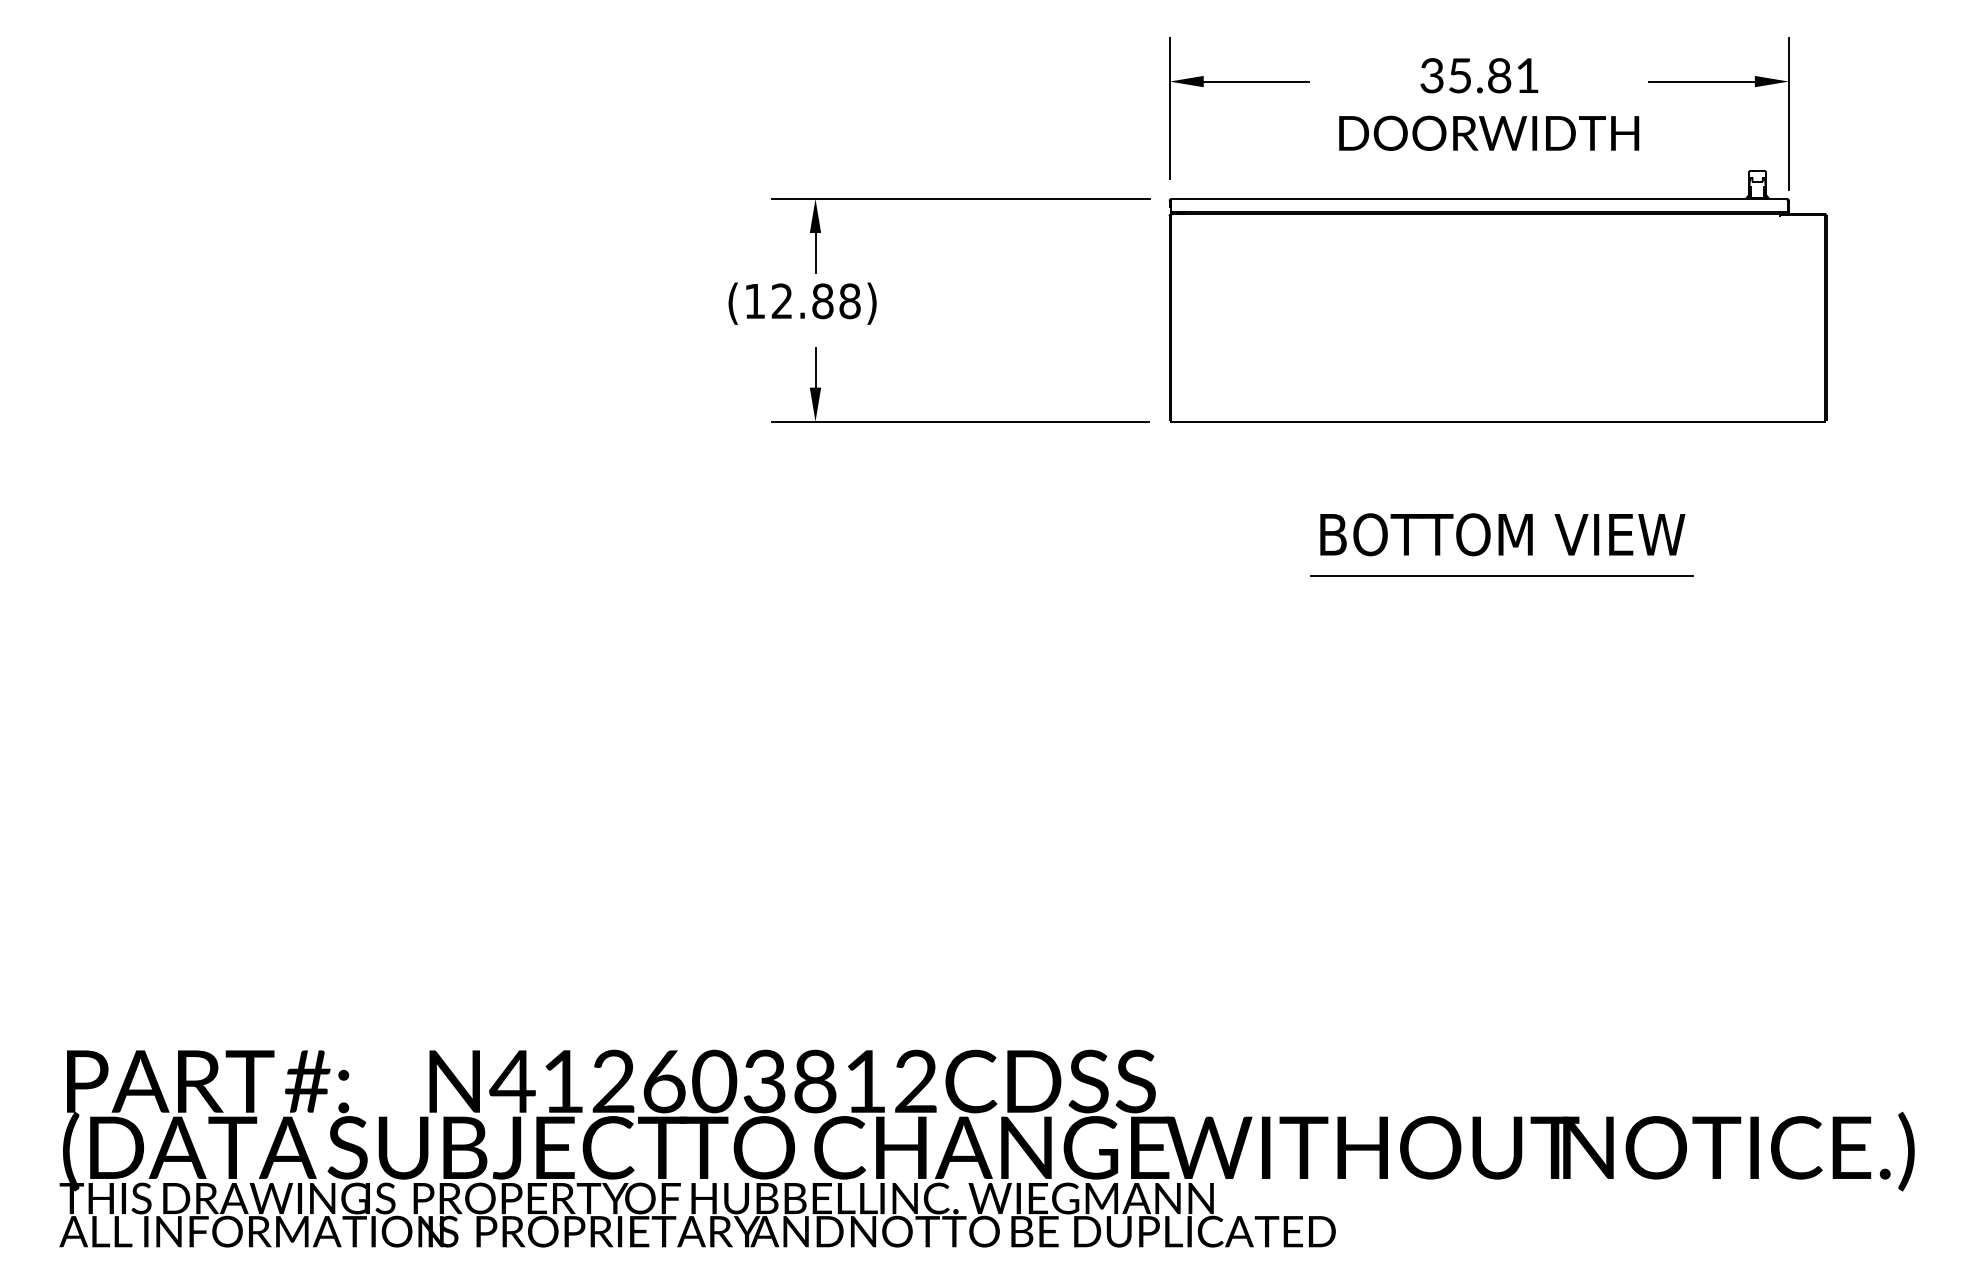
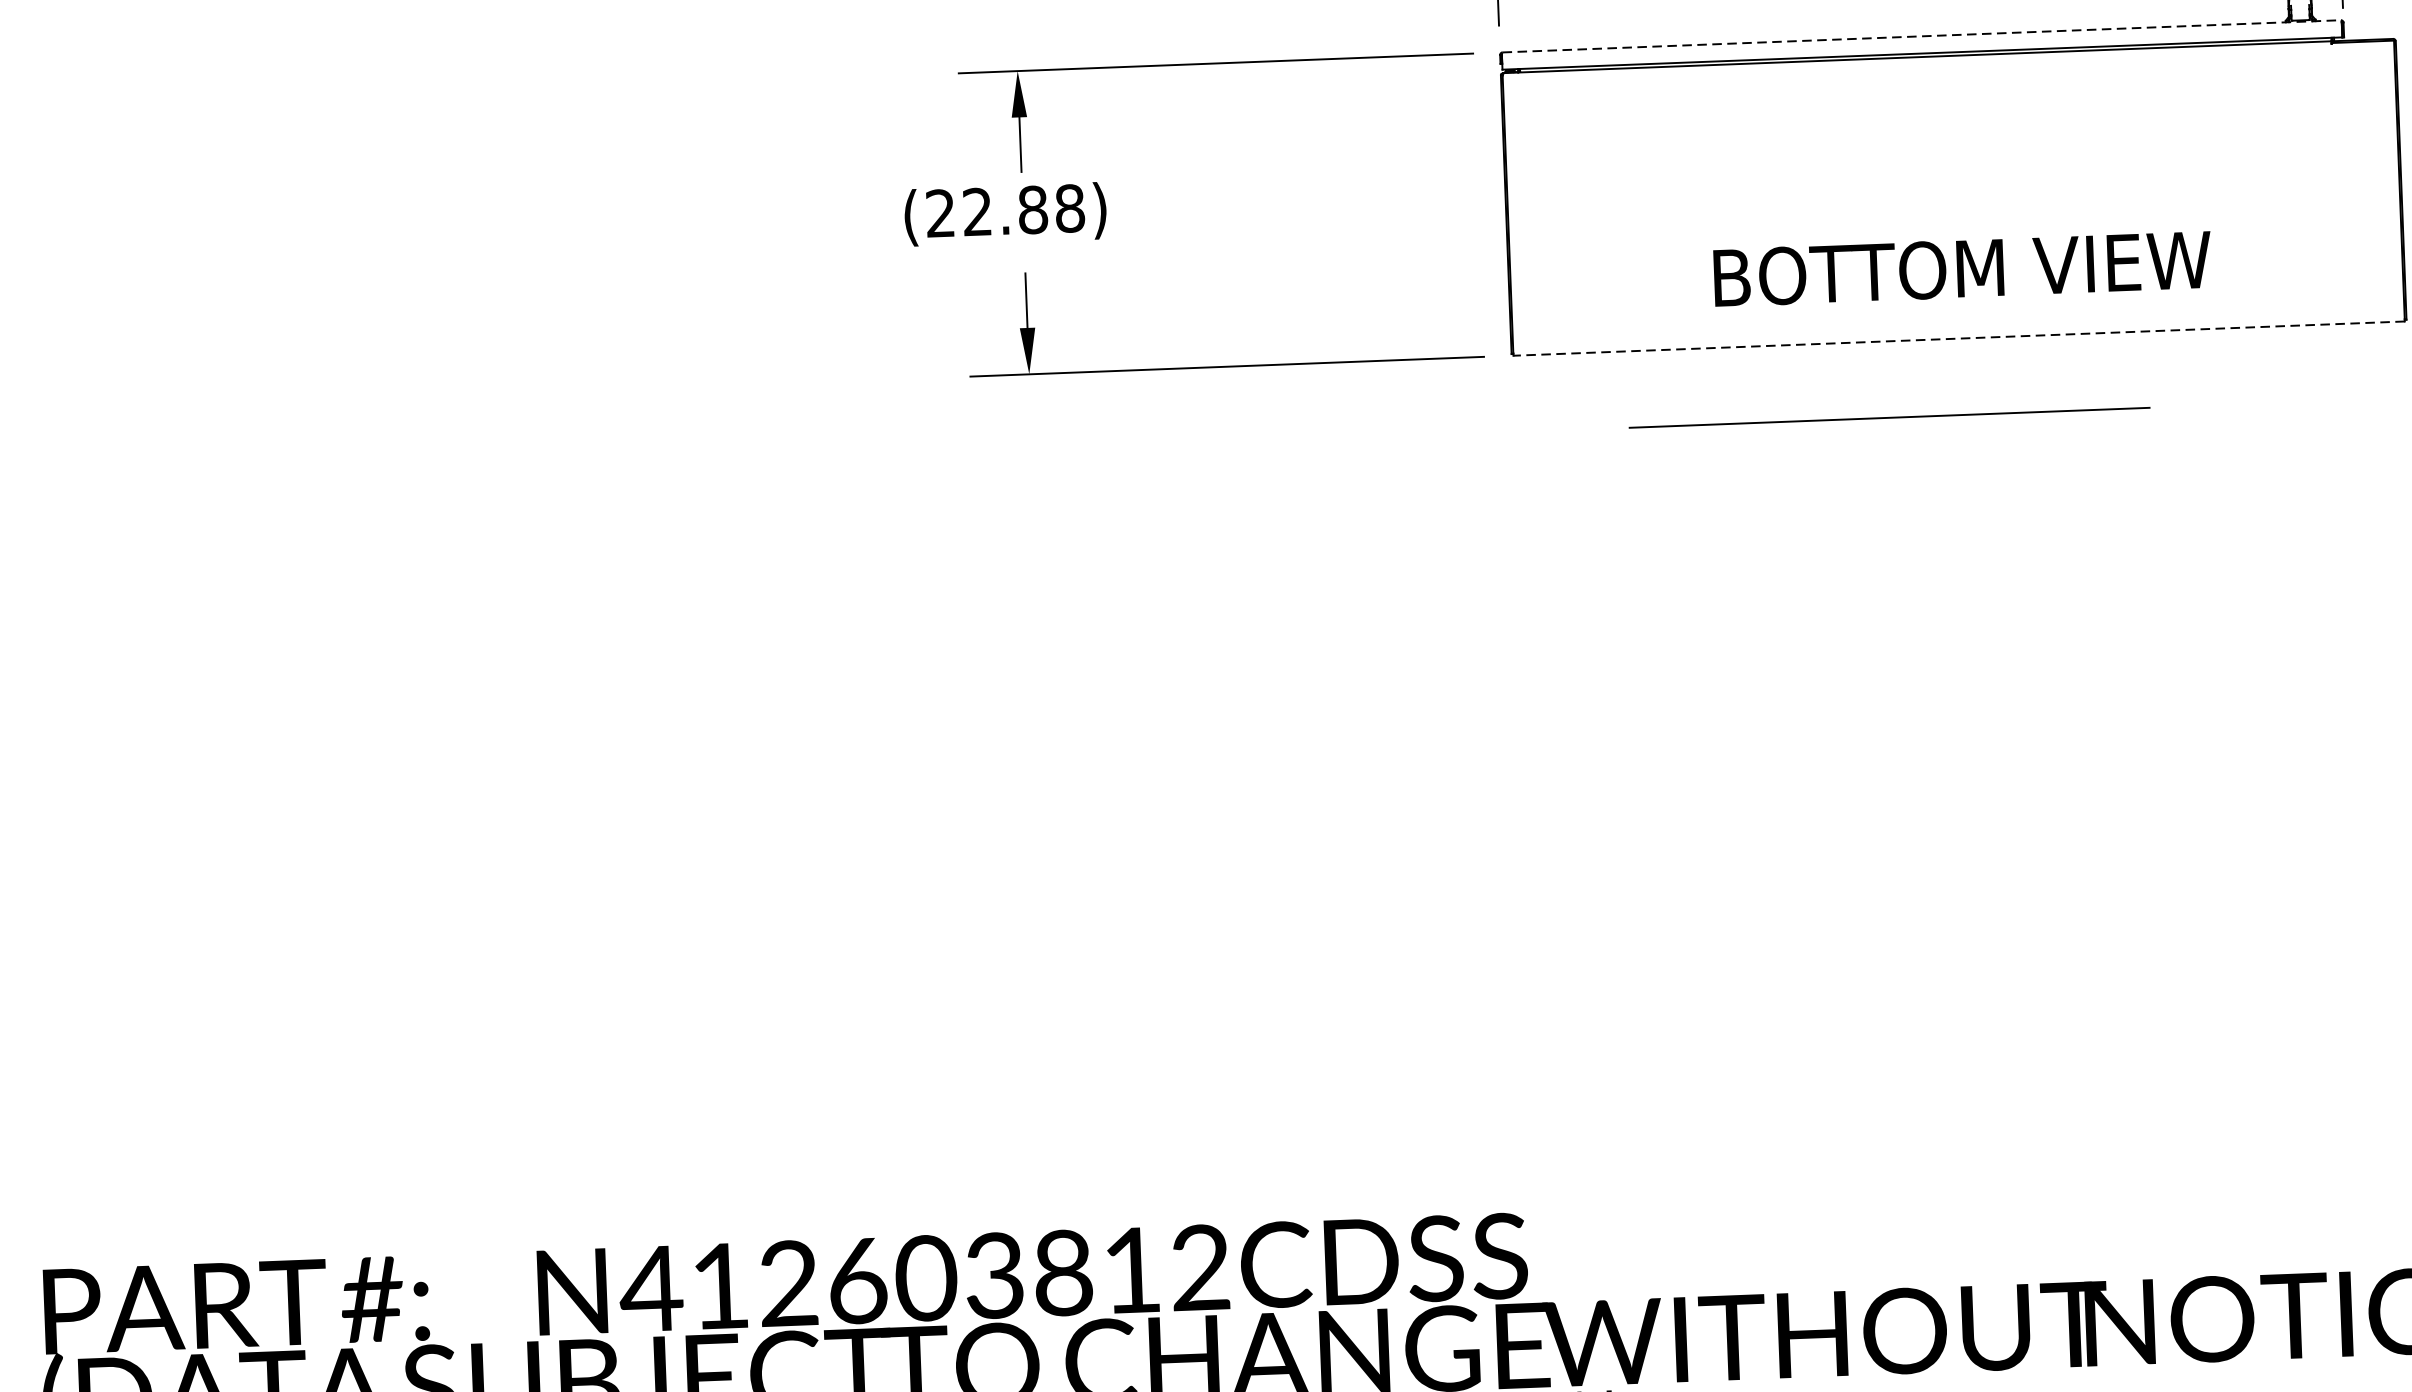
line: (1479, 199) -> (1922, 36), solid -> dashed
text: (754, 300) -> (939, 212), (12.88) -> (22.88)
line: (1497, 421) -> (1958, 338), solid -> dashed
text: (1502, 534) -> (1962, 268), moved
line: (1501, 575) -> (1888, 417), moved

